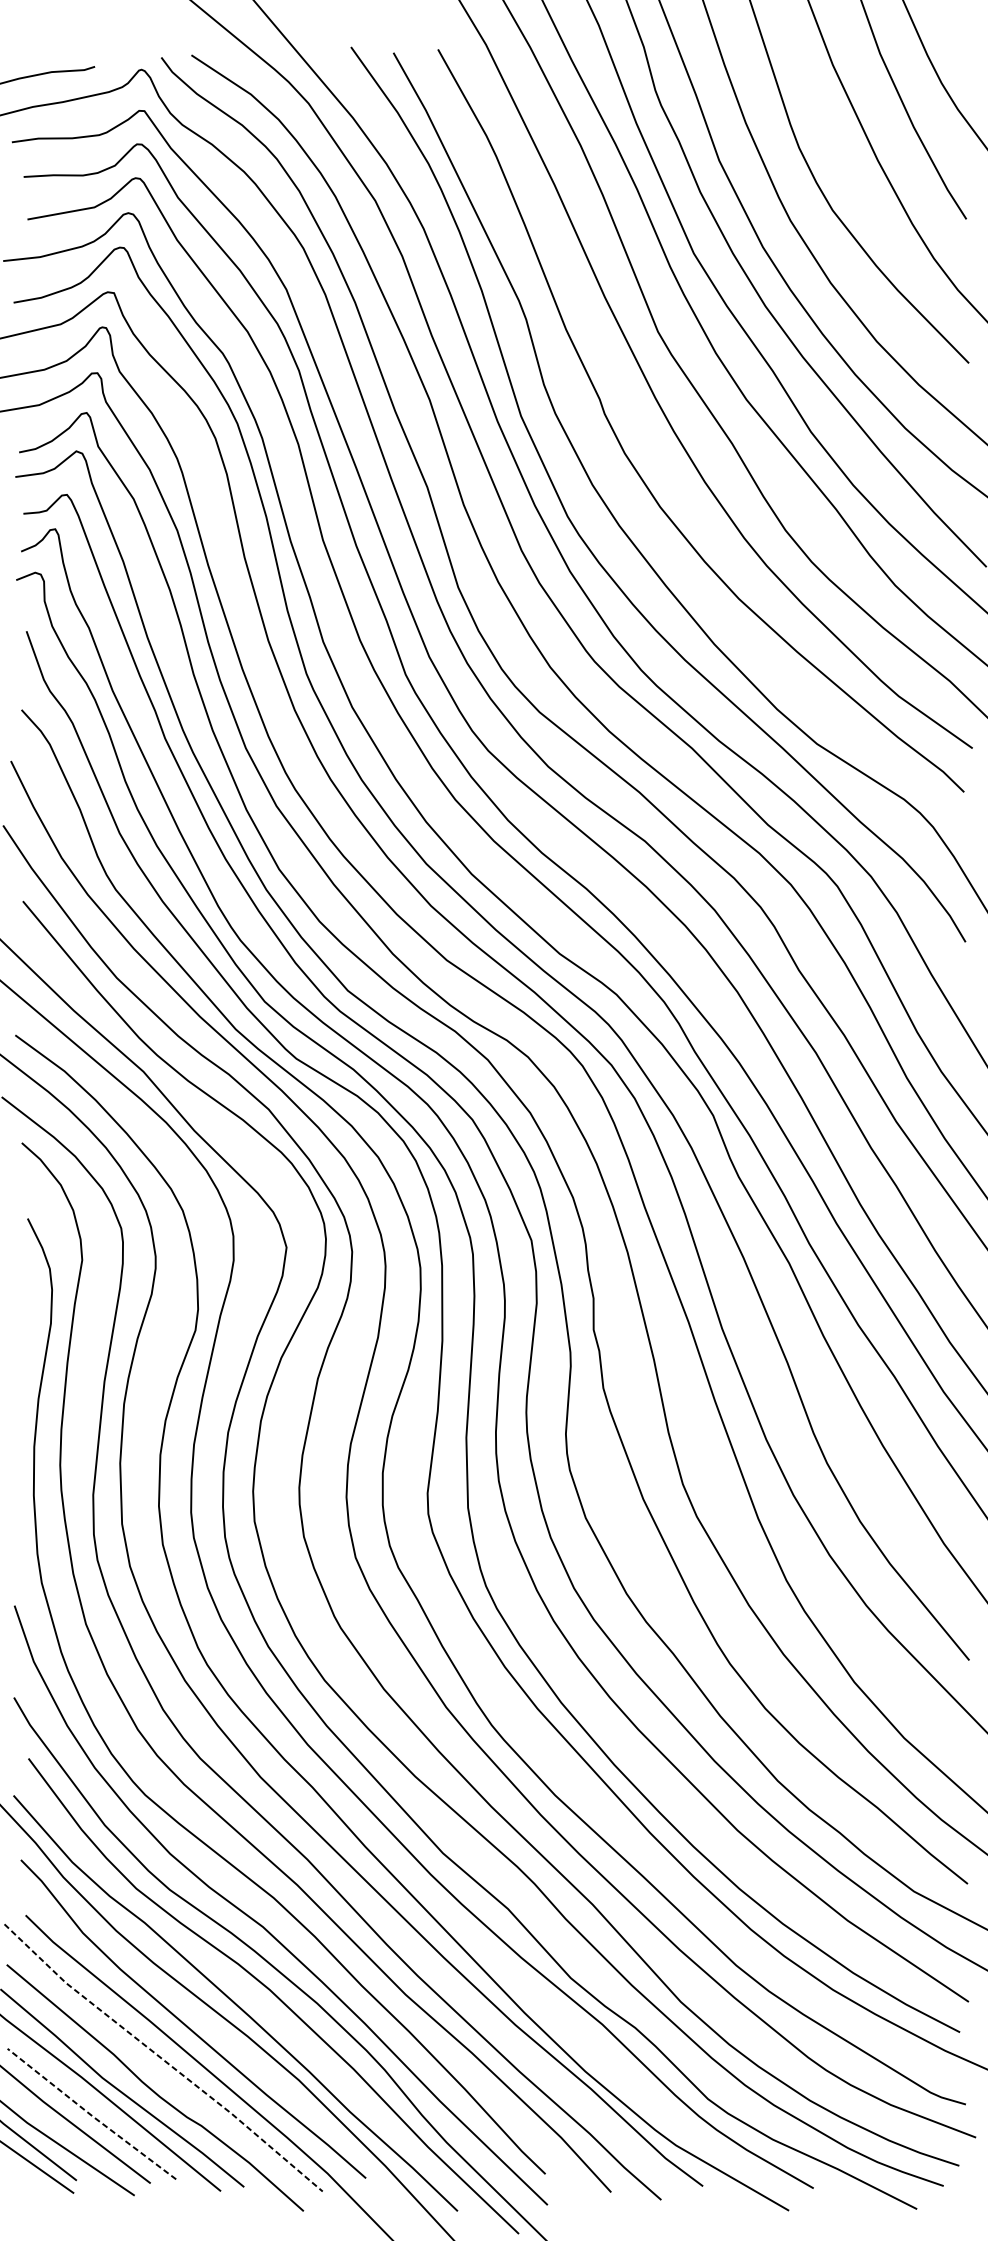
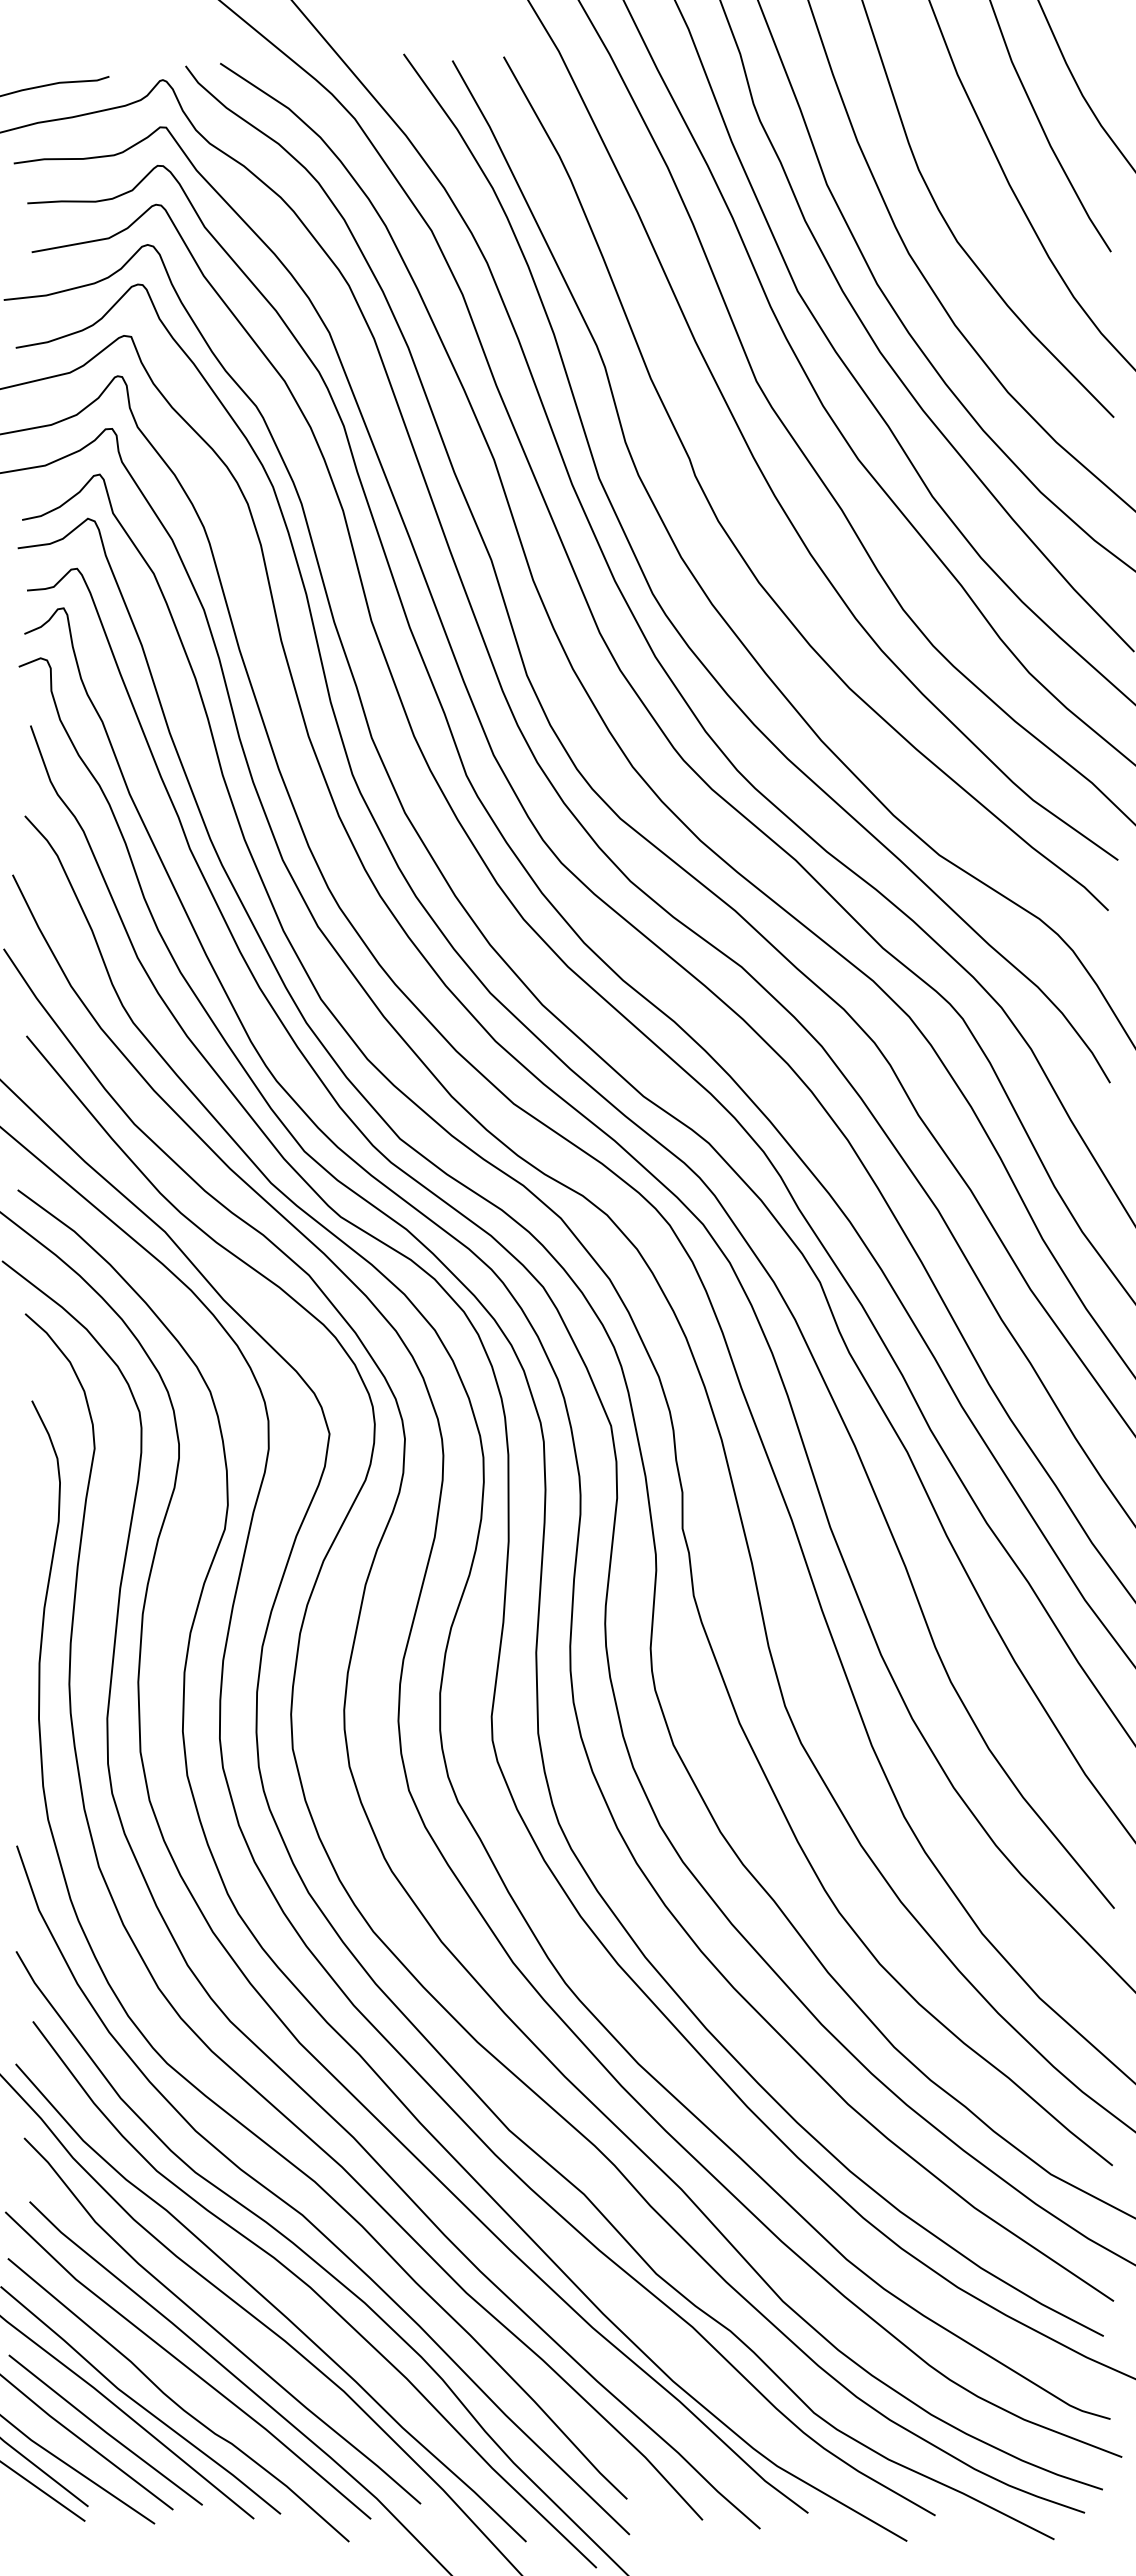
line: (163, 2059) -> (187, 2367), dashed -> solid
line: (91, 2115) -> (105, 2431), dashed -> solid

